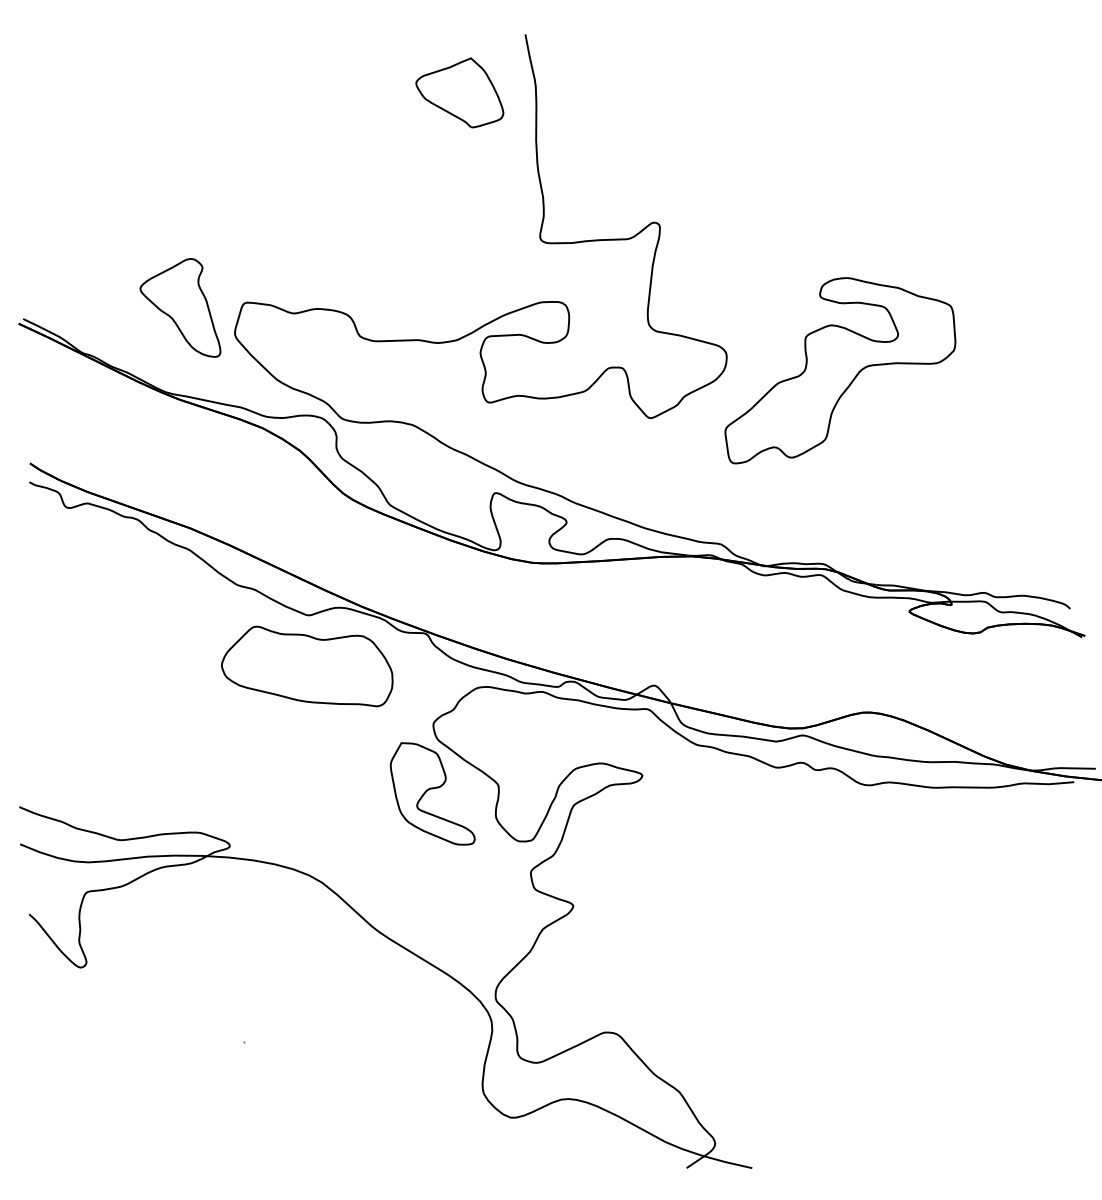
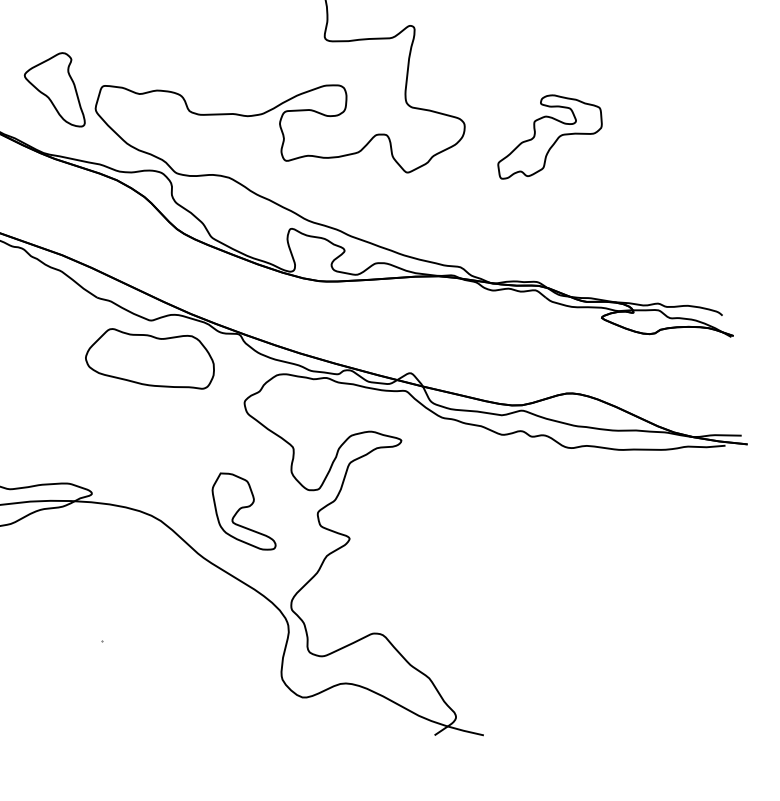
part: (840, 370) -> (550, 136), size x0.6
part: (432, 793) -> (243, 511), moved

